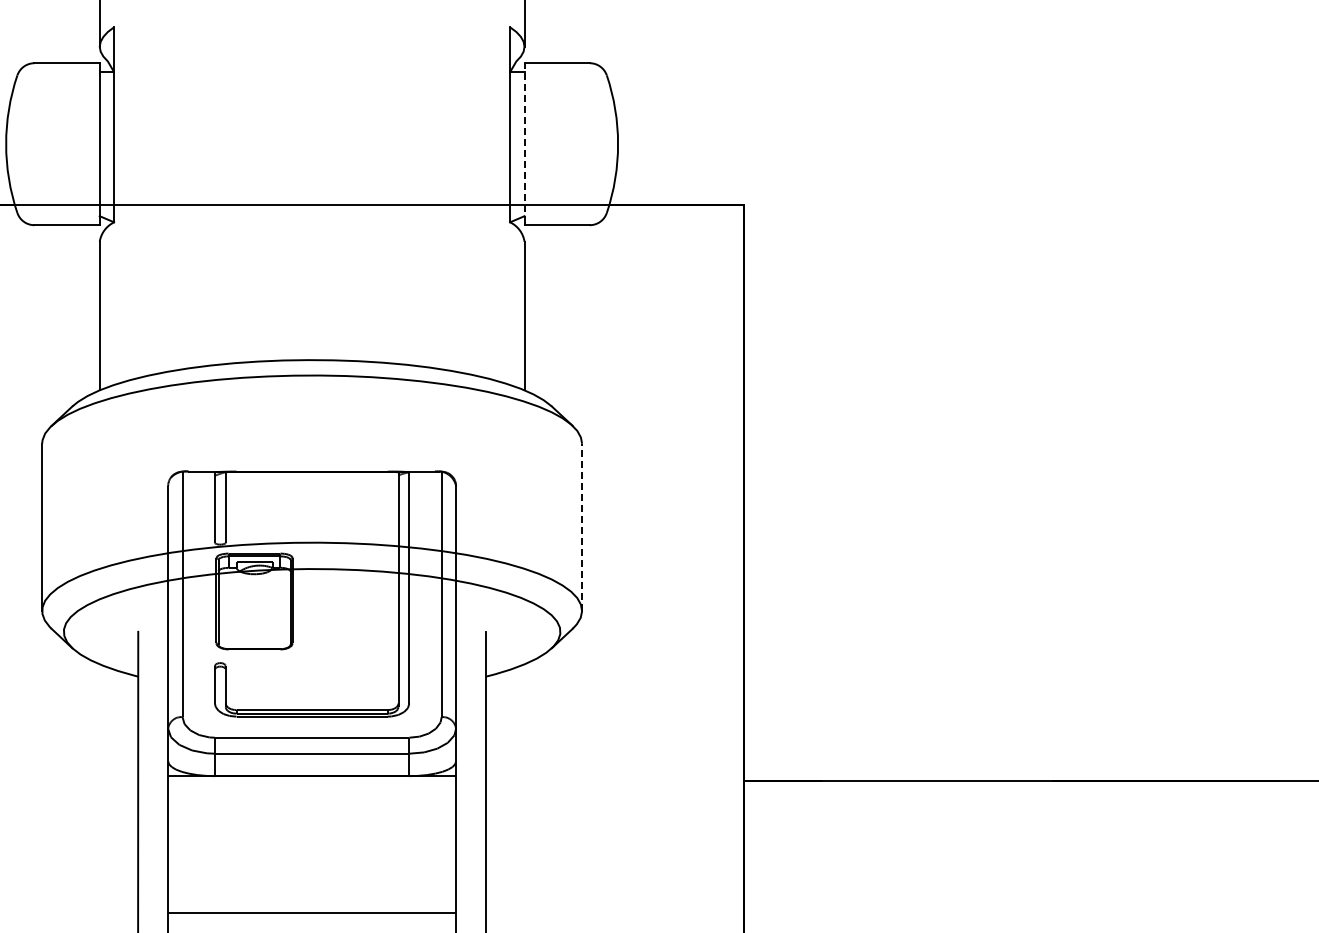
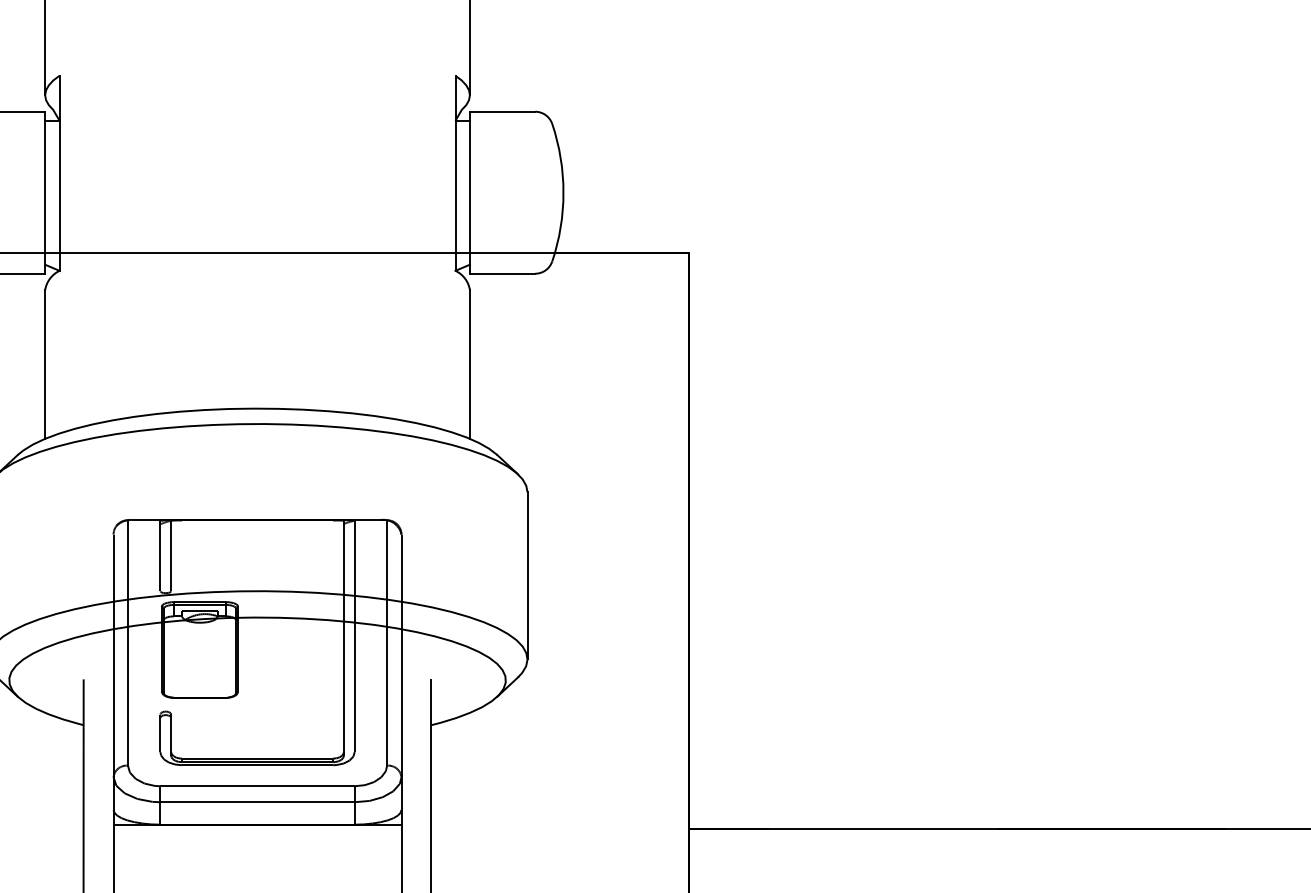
line: (524, 142) -> (469, 191), dashed -> solid
line: (582, 527) -> (527, 576), dashed -> solid

